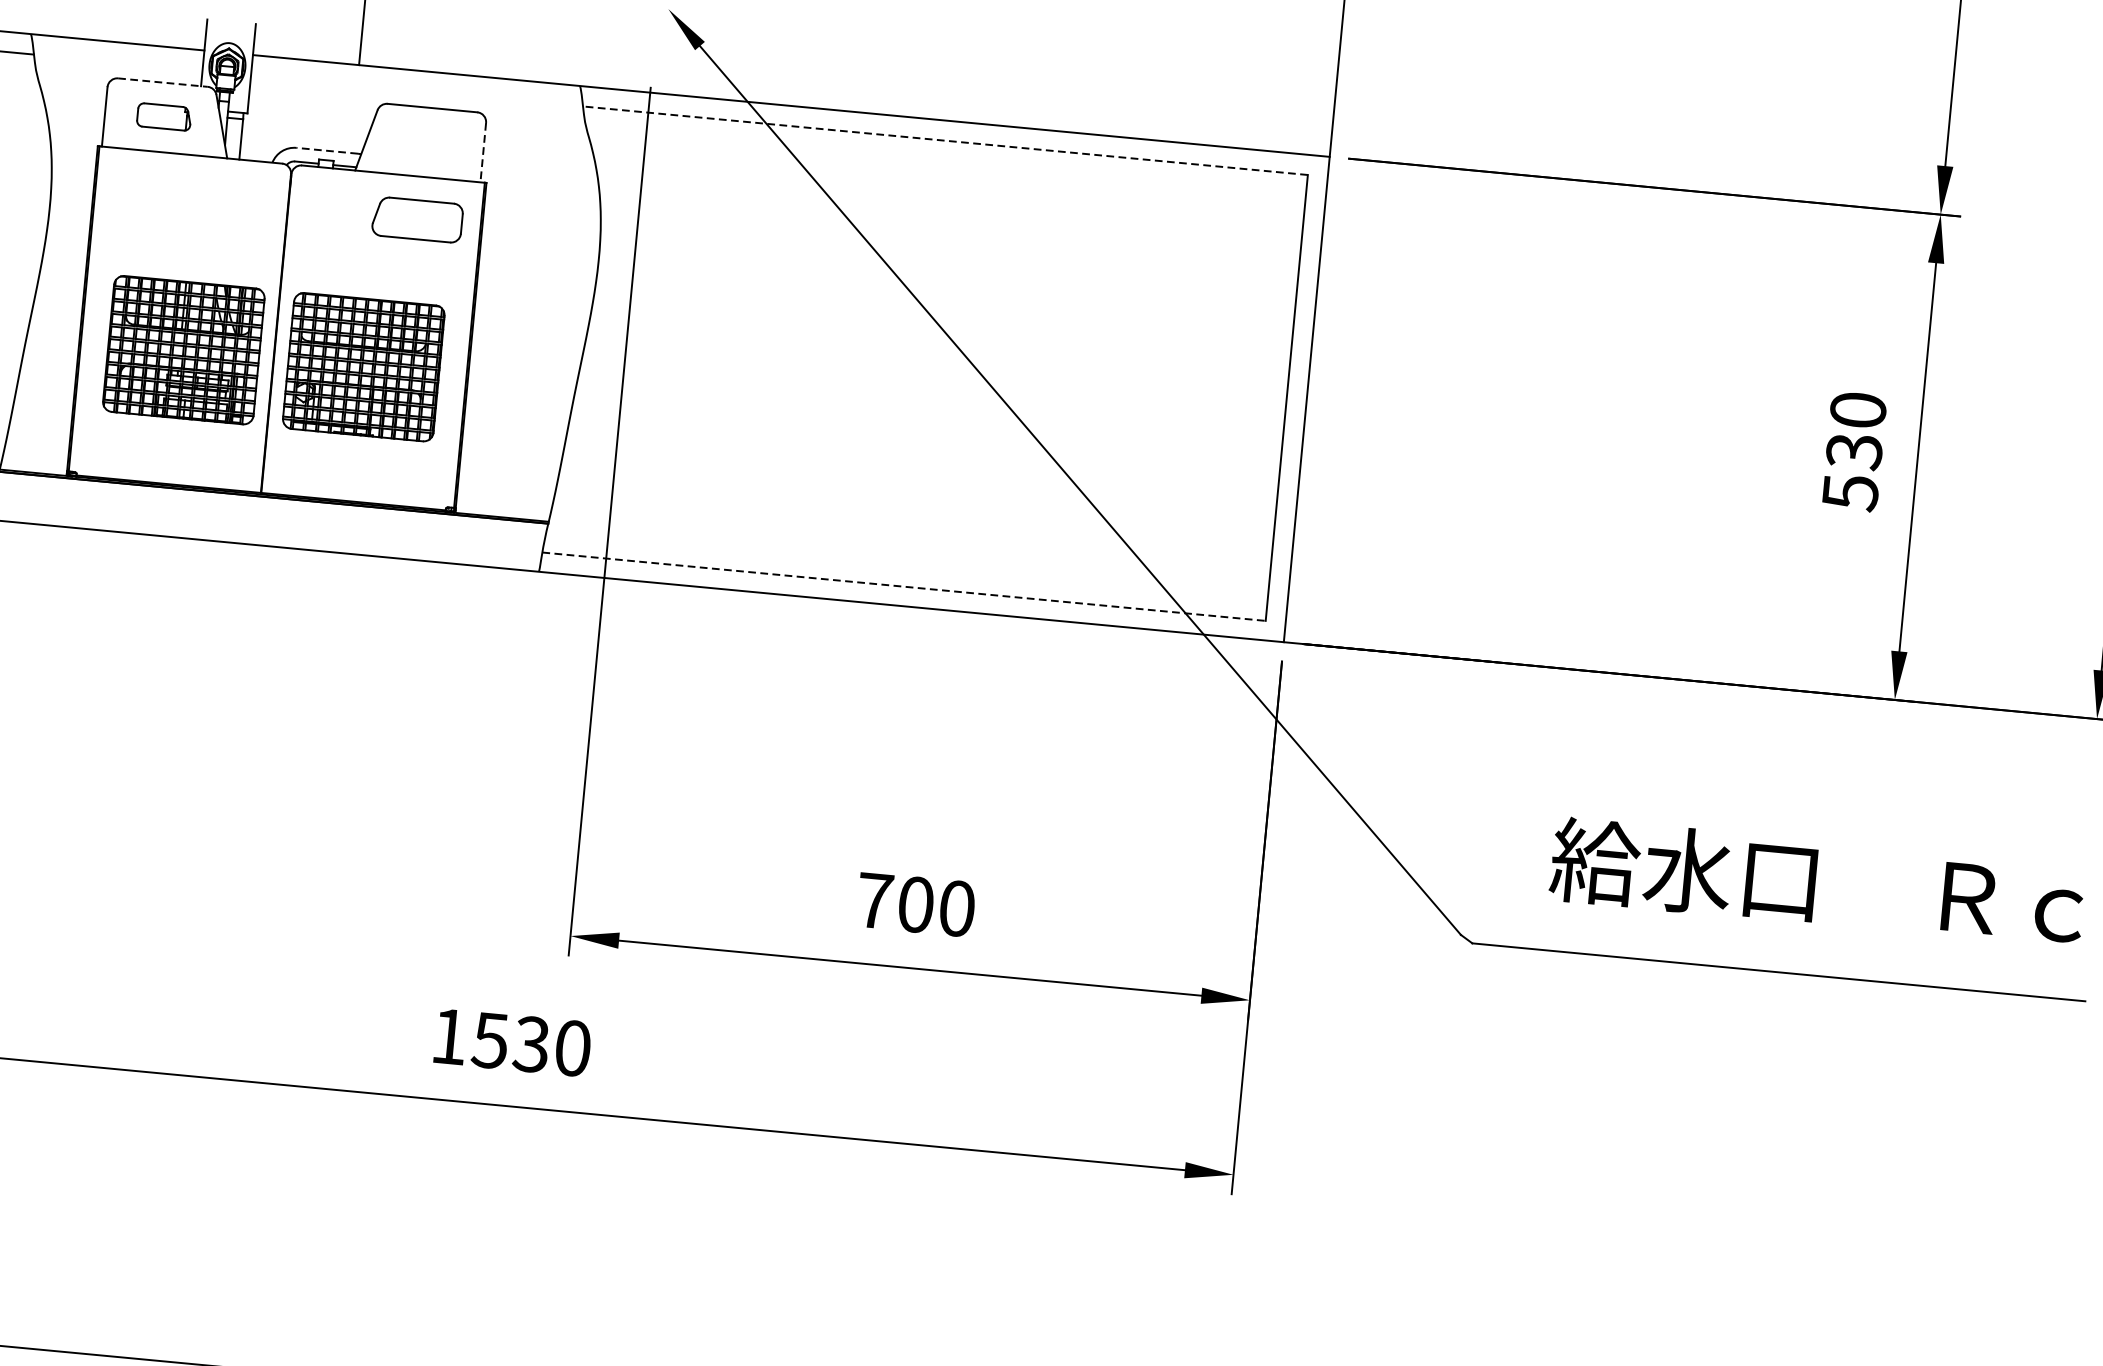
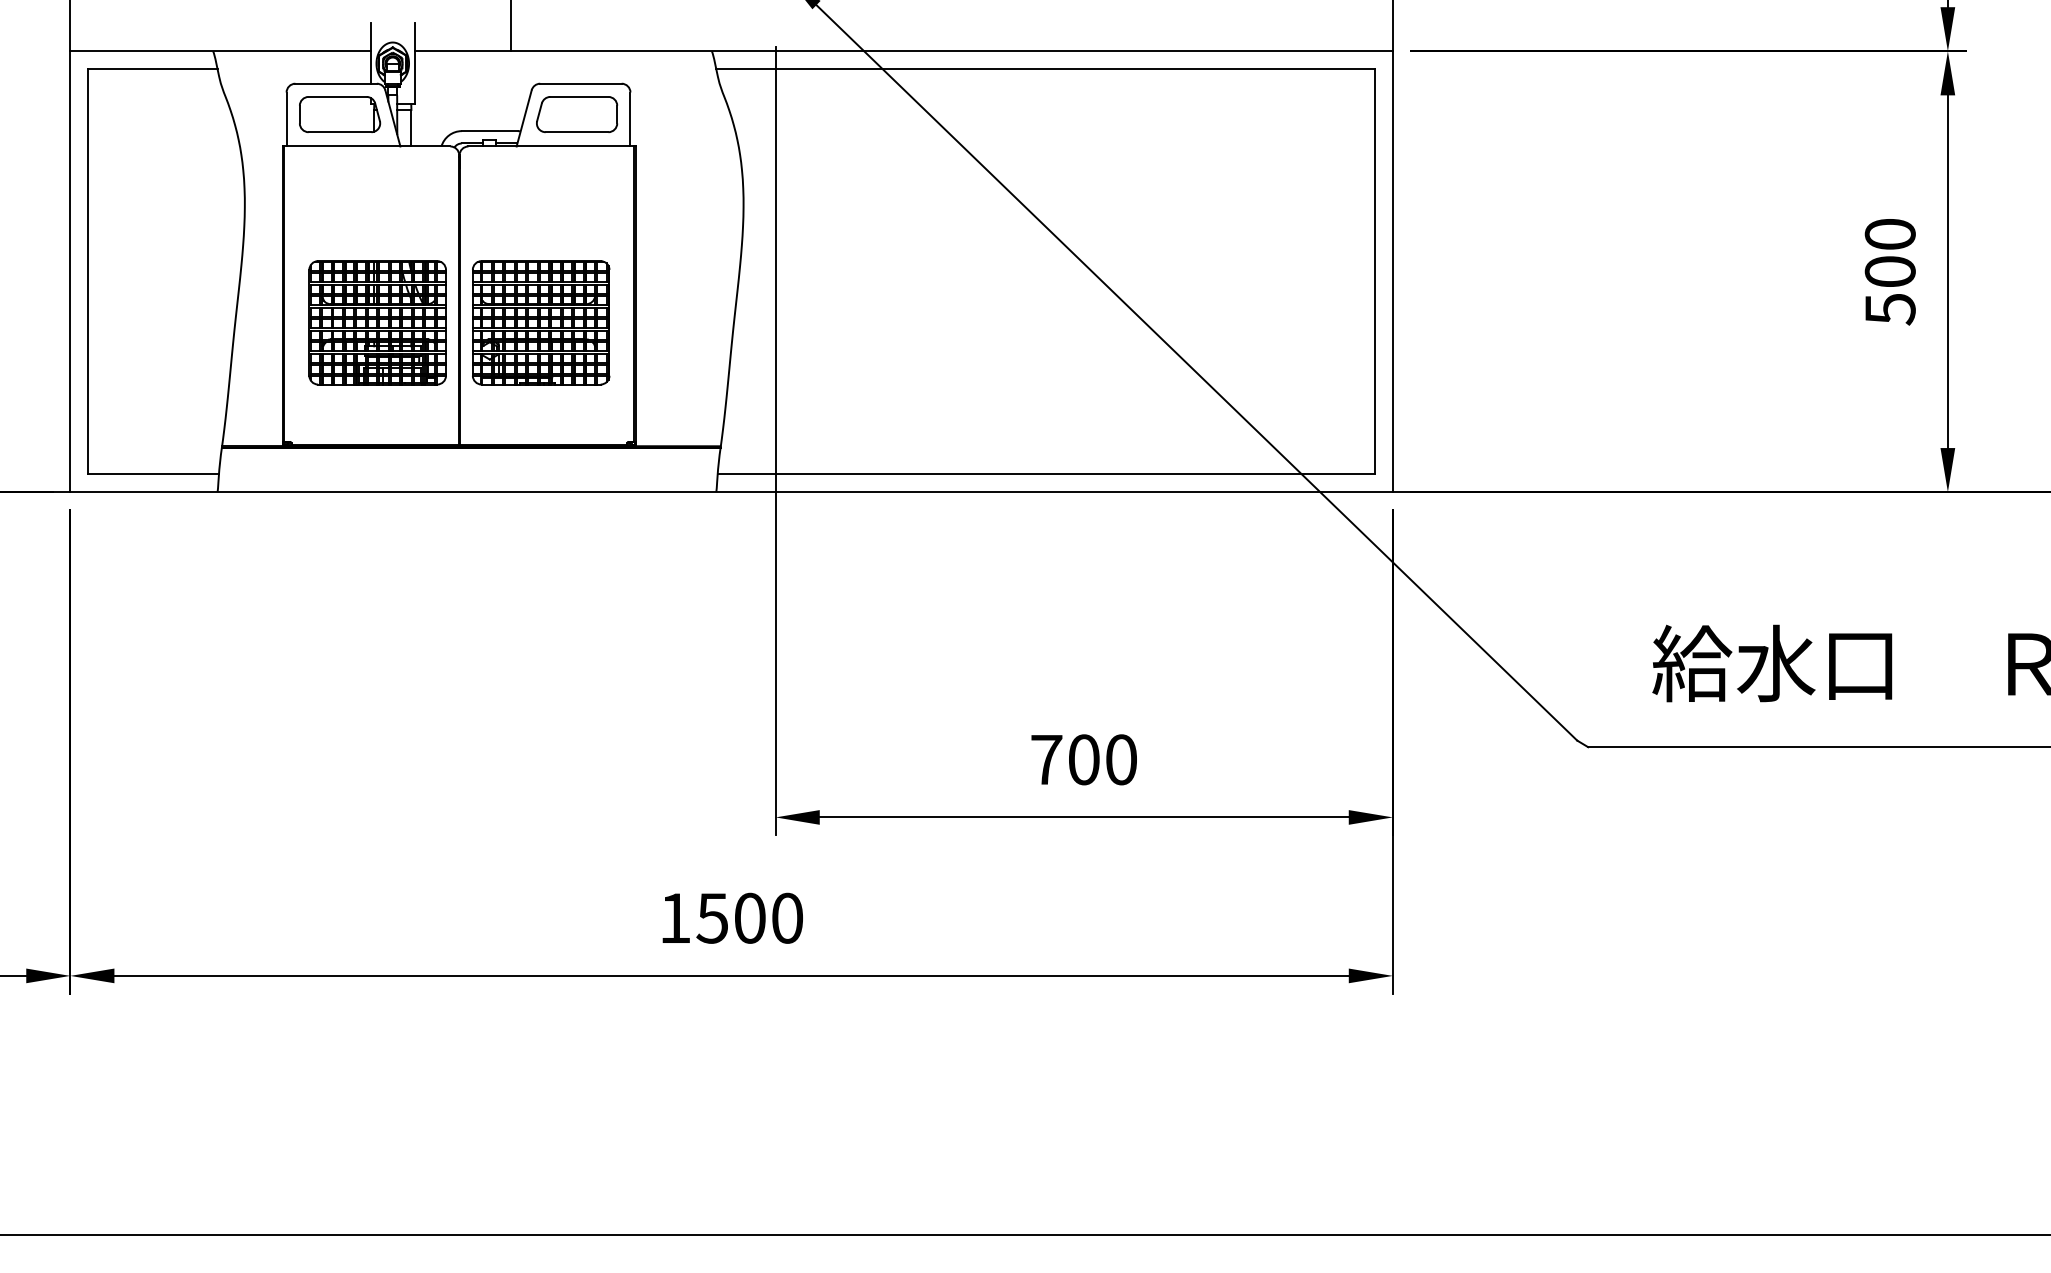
line: (163, 82) -> (336, 83), dashed -> solid
part: (164, 116) -> (340, 114), size x1.67
line: (945, 140) -> (1045, 69), dashed -> solid
line: (326, 151) -> (489, 131), dashed -> solid
line: (483, 152) -> (630, 119), dashed -> solid
part: (418, 219) -> (577, 114), moved
text: (1853, 452) -> (1889, 272), 530 -> 500
line: (904, 586) -> (1046, 474), dashed -> solid
text: (531, 1043) -> (749, 917), 1530 -> 1500

